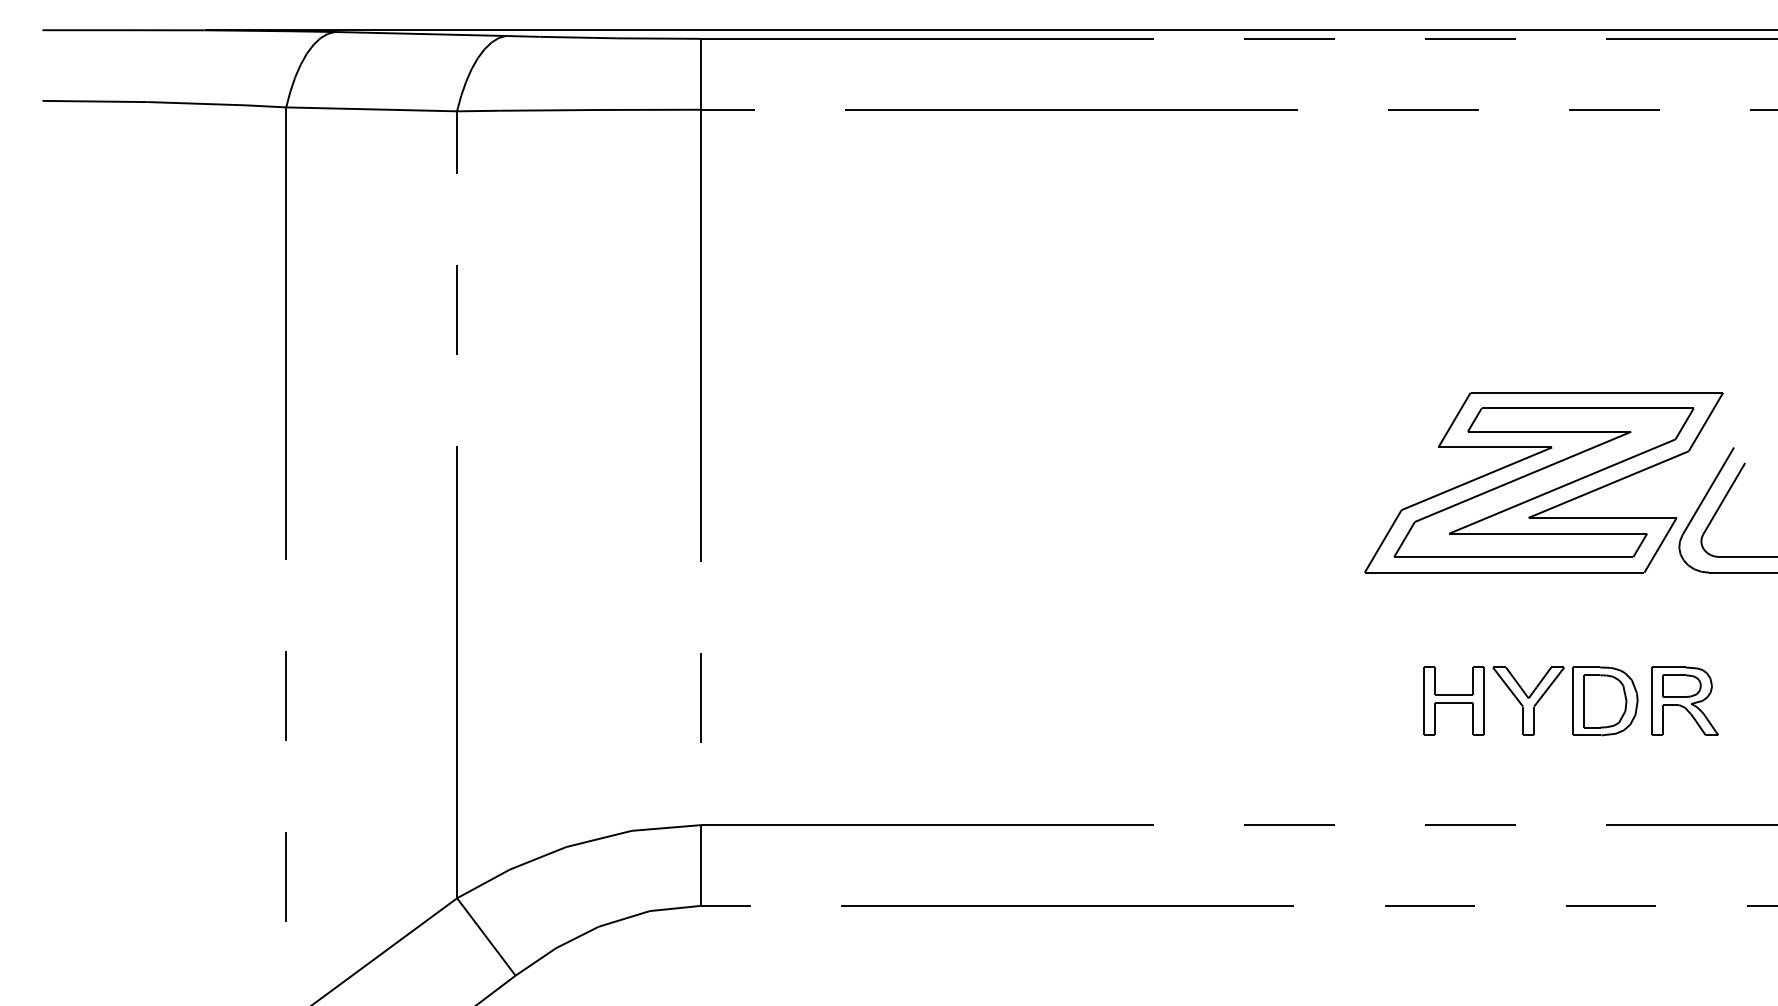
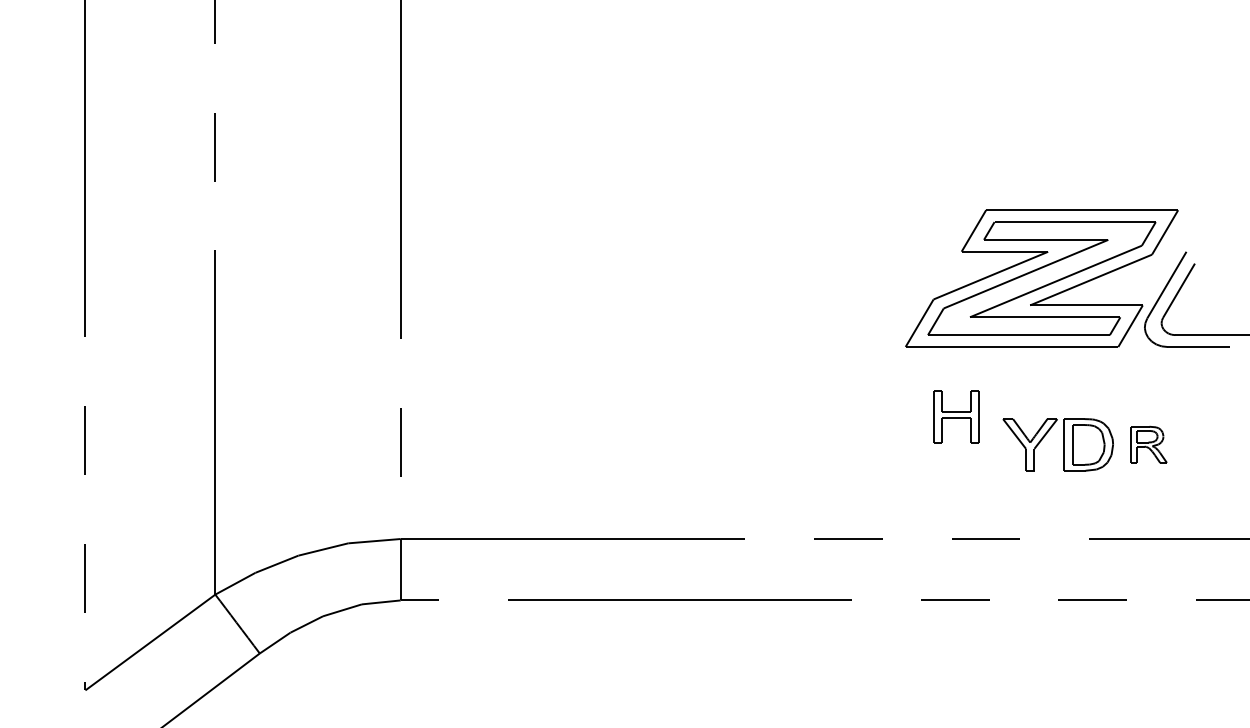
part: (1453, 700) -> (956, 416), moved
part: (1684, 700) -> (1148, 444), size x0.7

